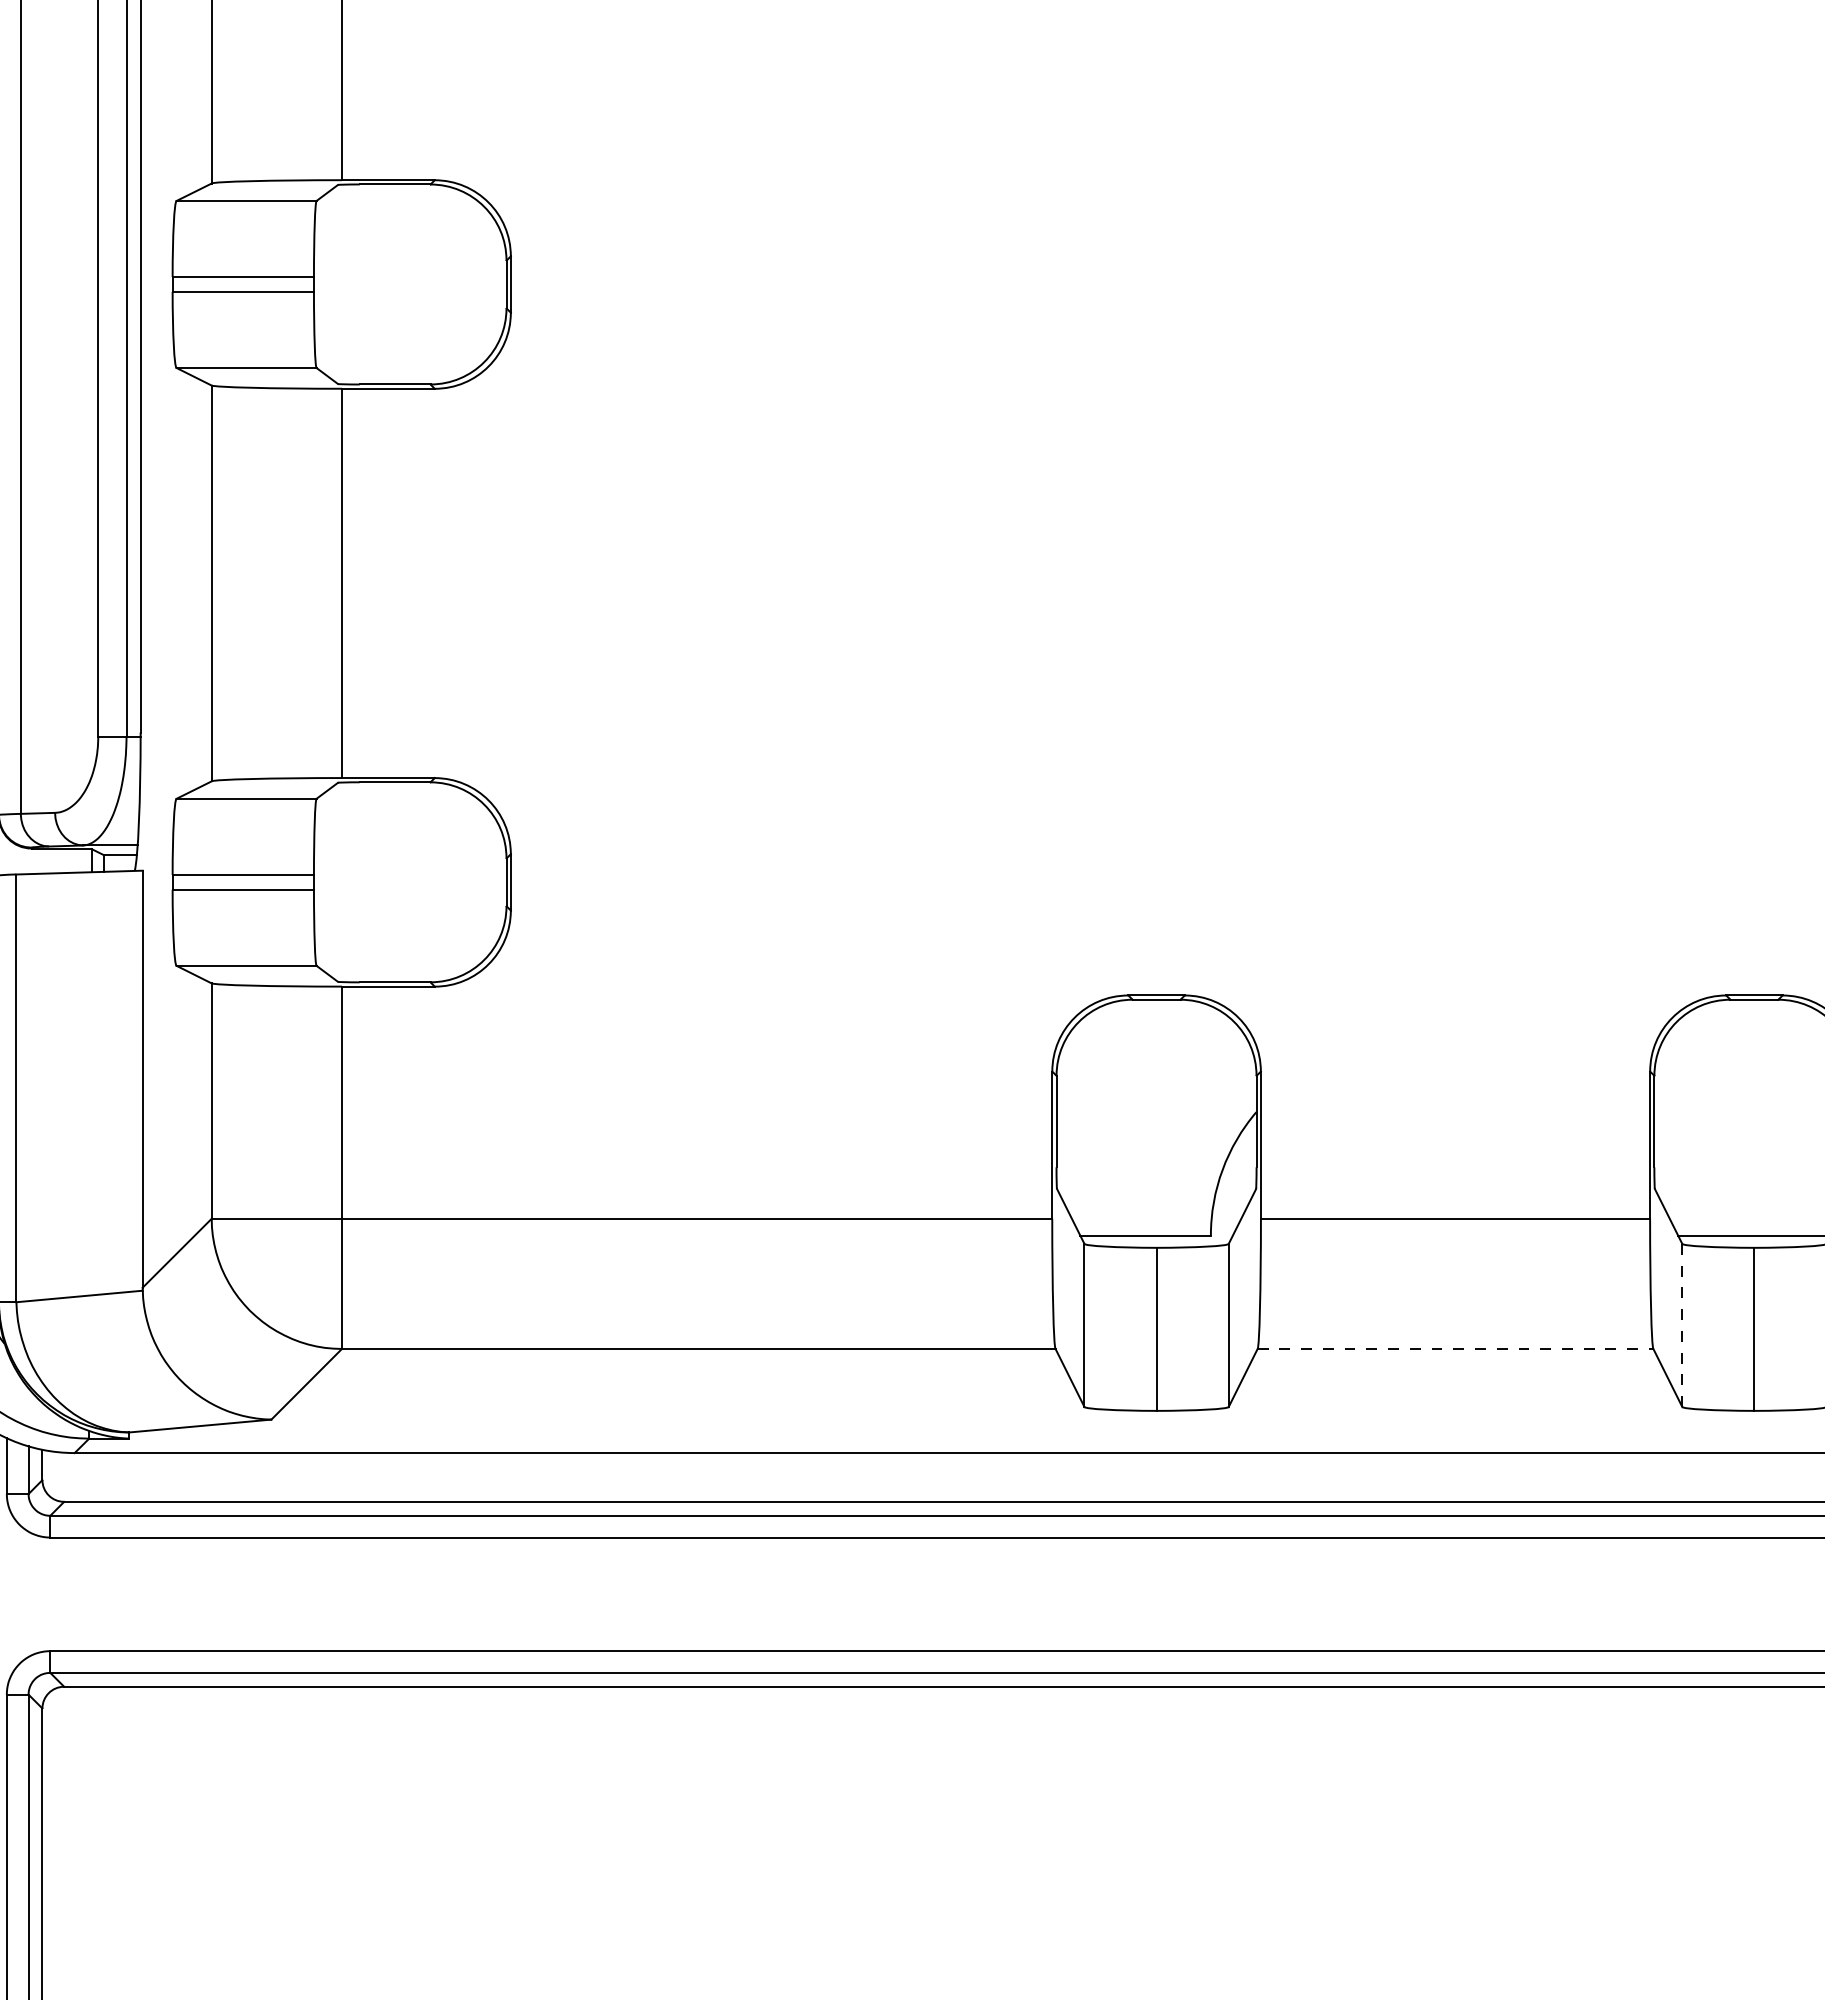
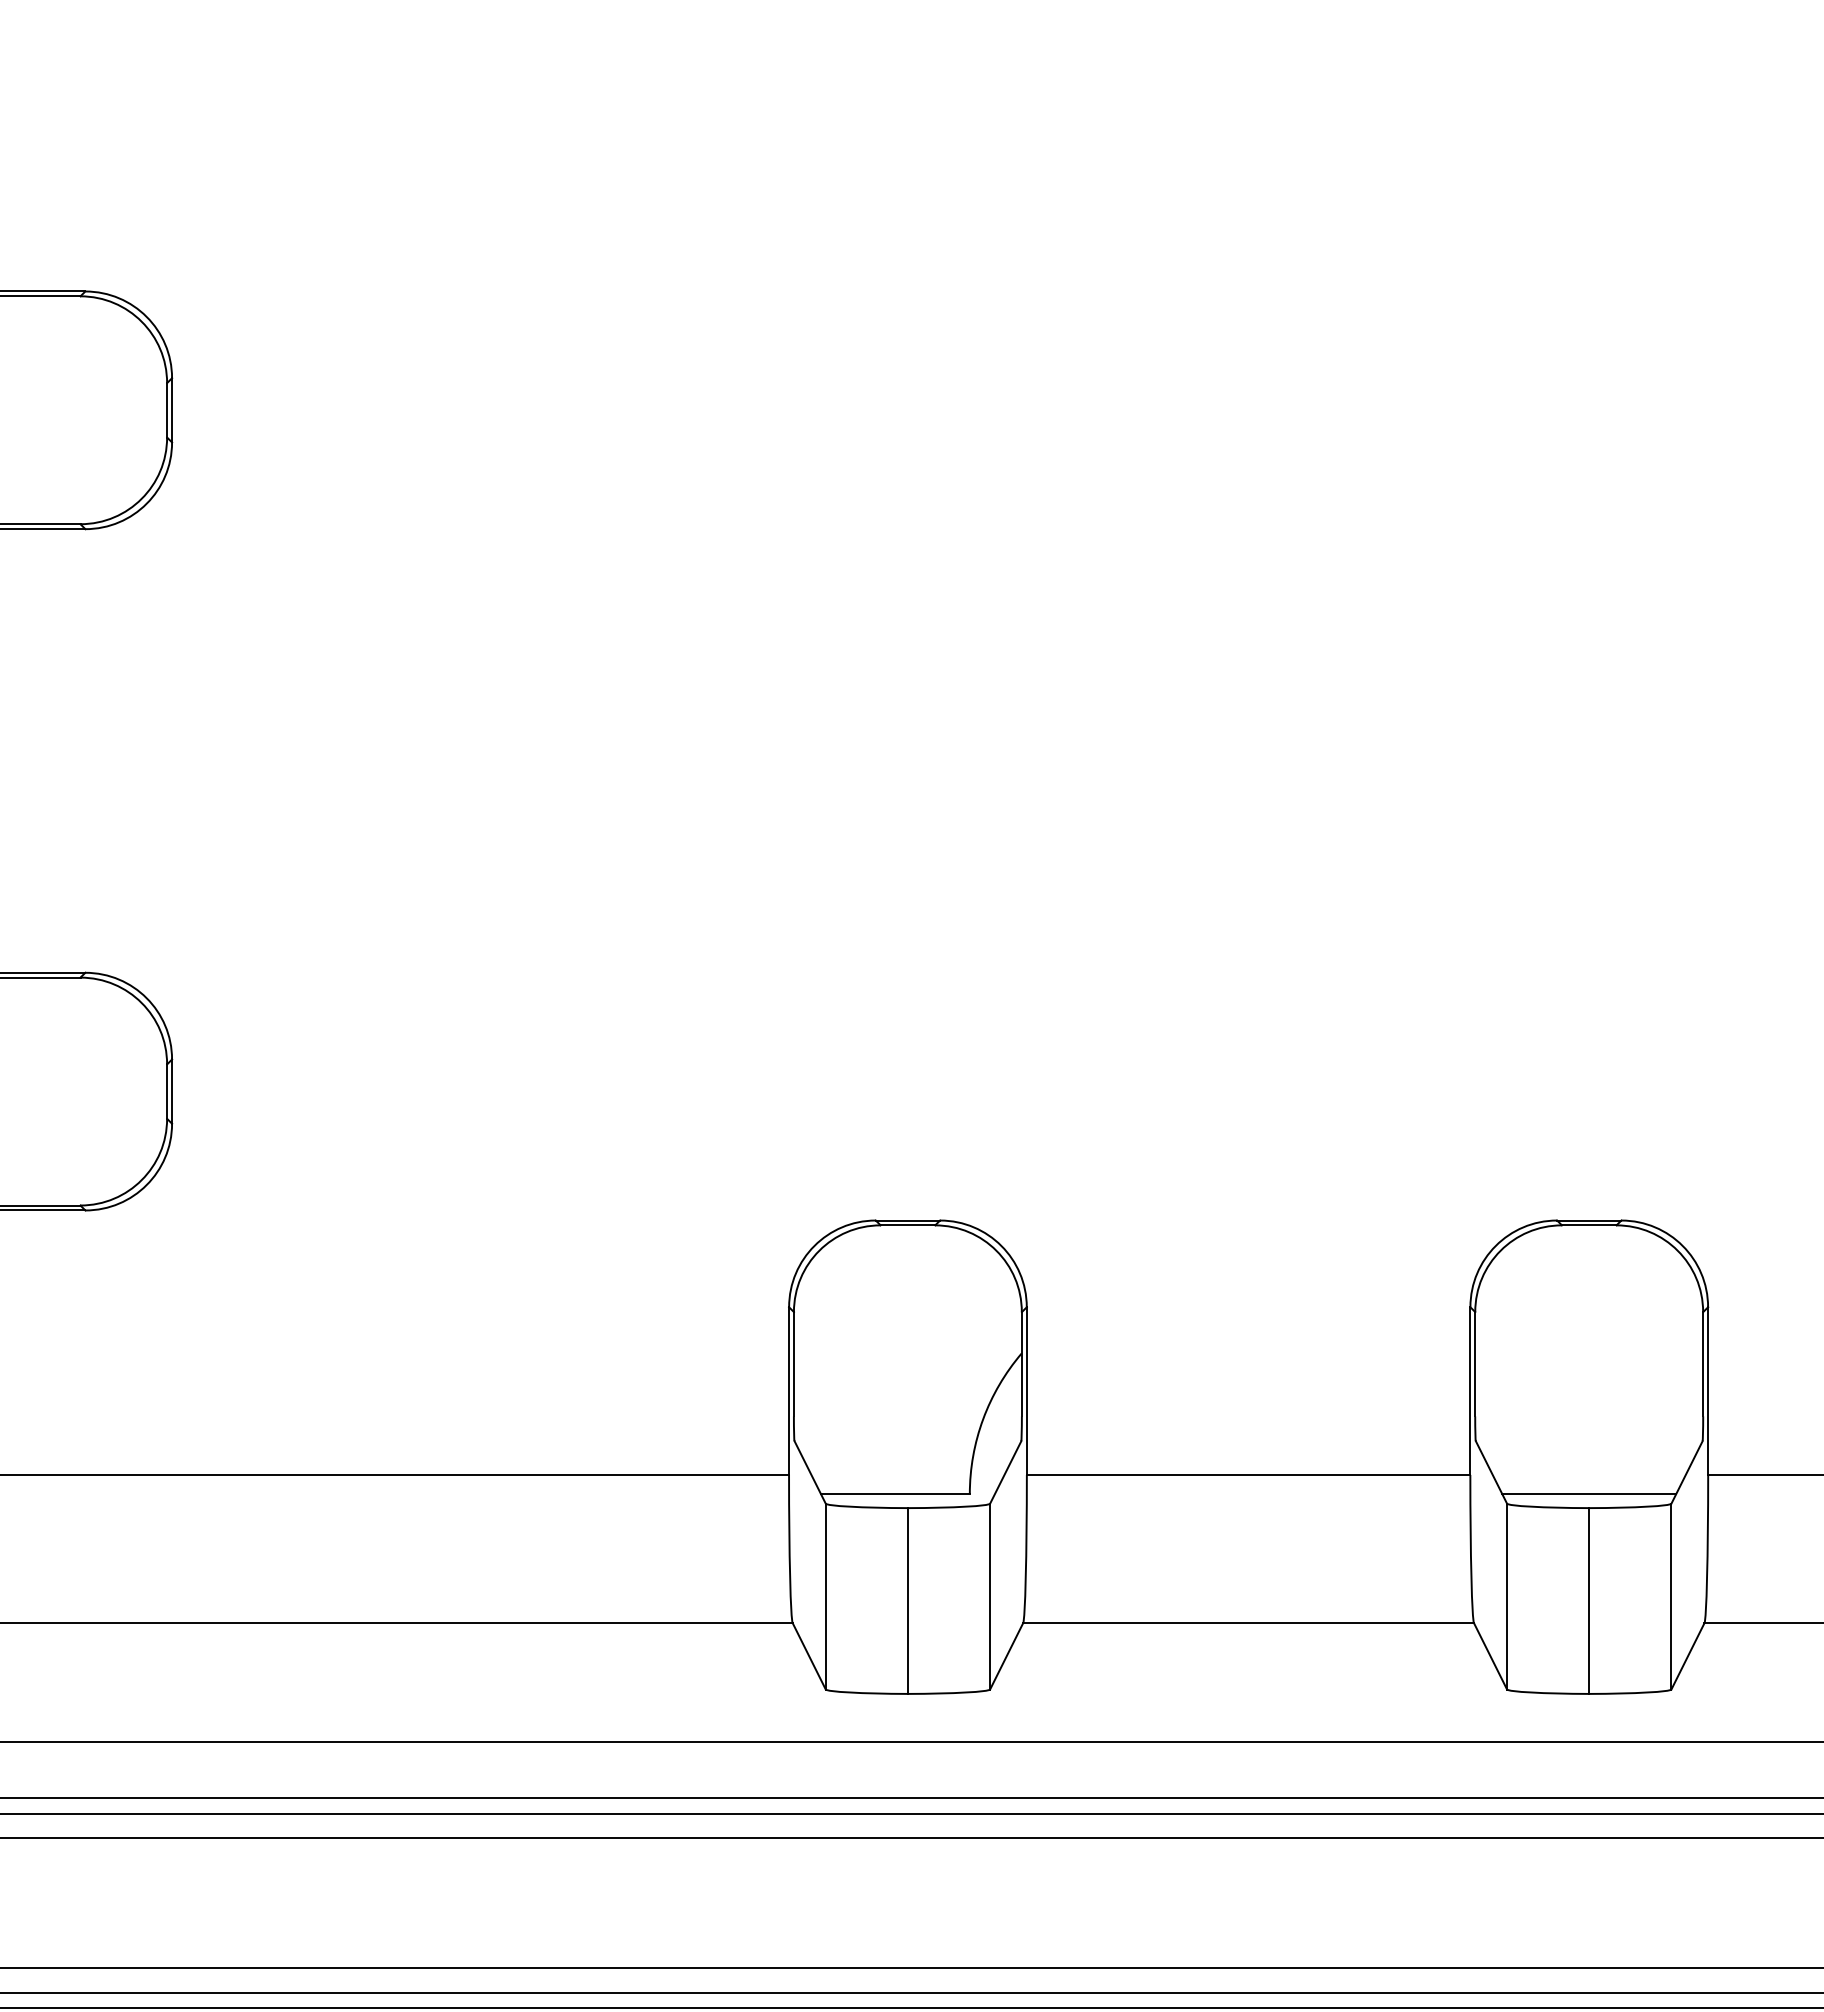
line: (1682, 1325) -> (1507, 1596), dashed -> solid
line: (1455, 1348) -> (1248, 1622), dashed -> solid

